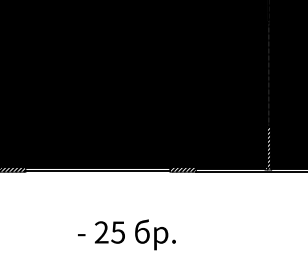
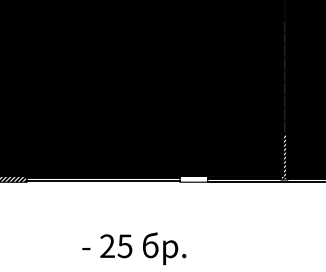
hatch: (182, 169) -> (193, 179), removed

